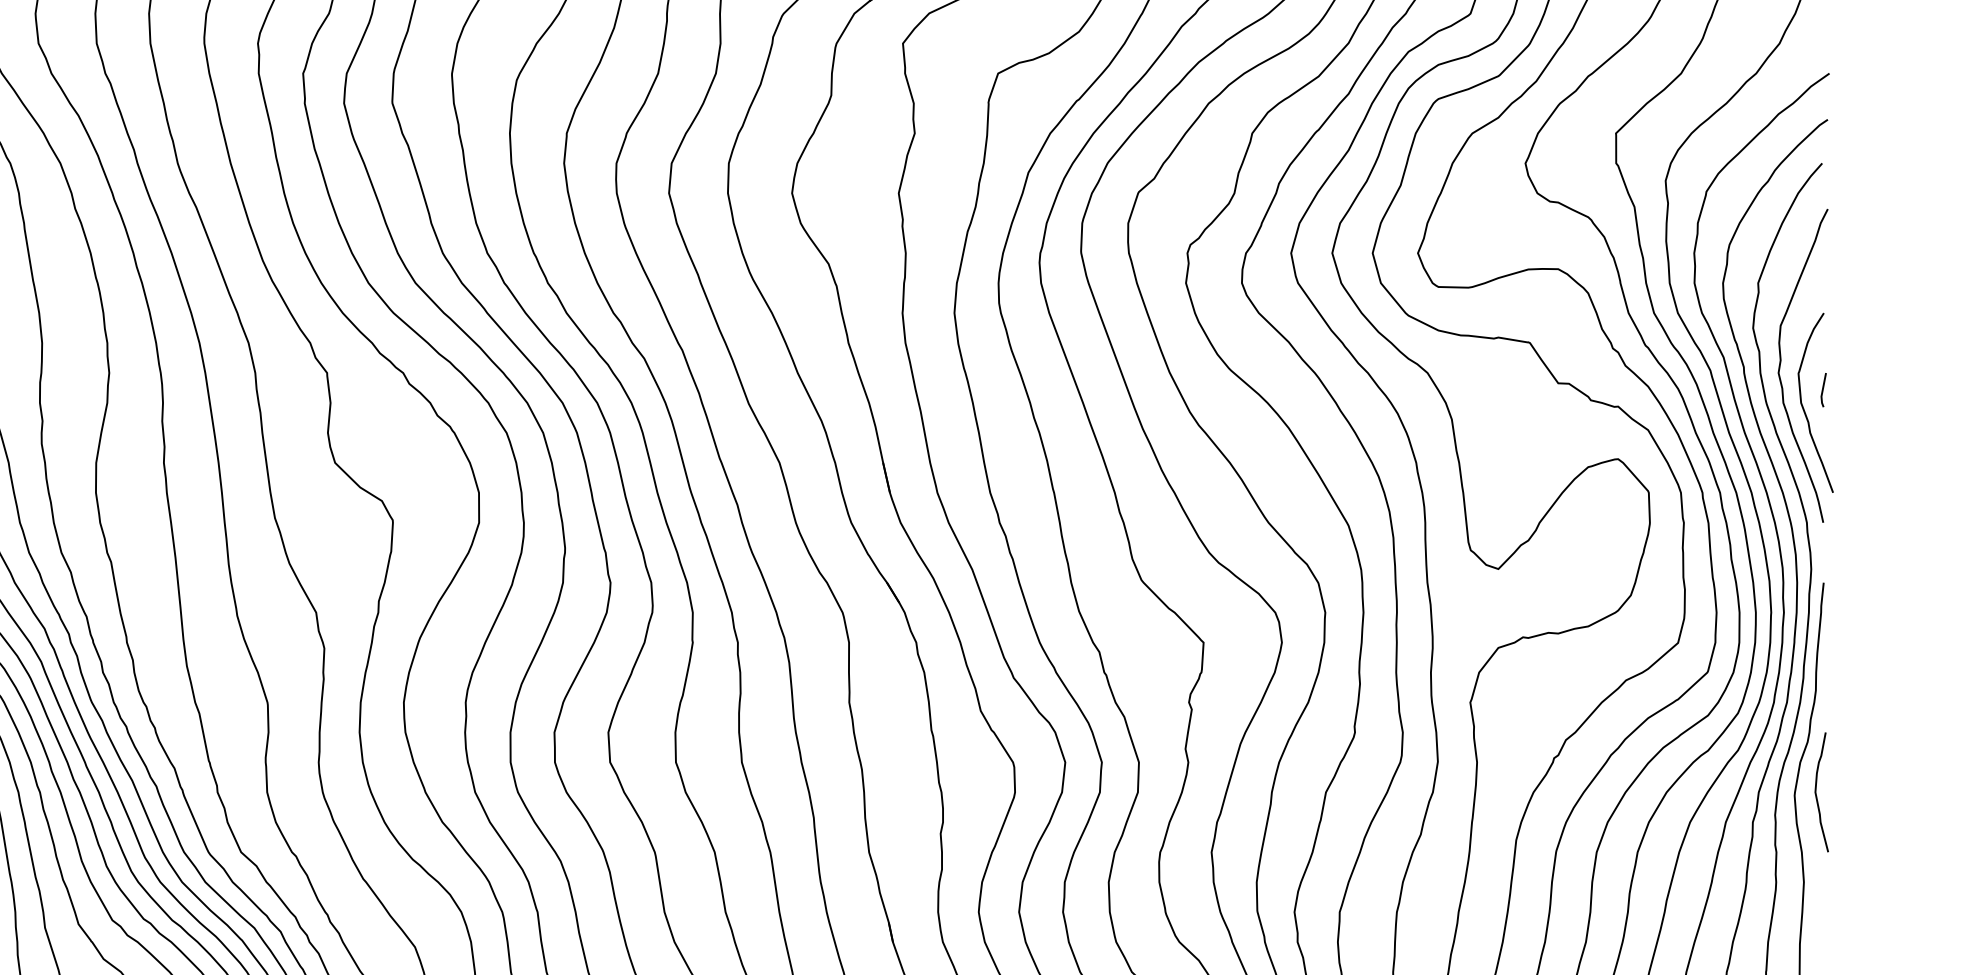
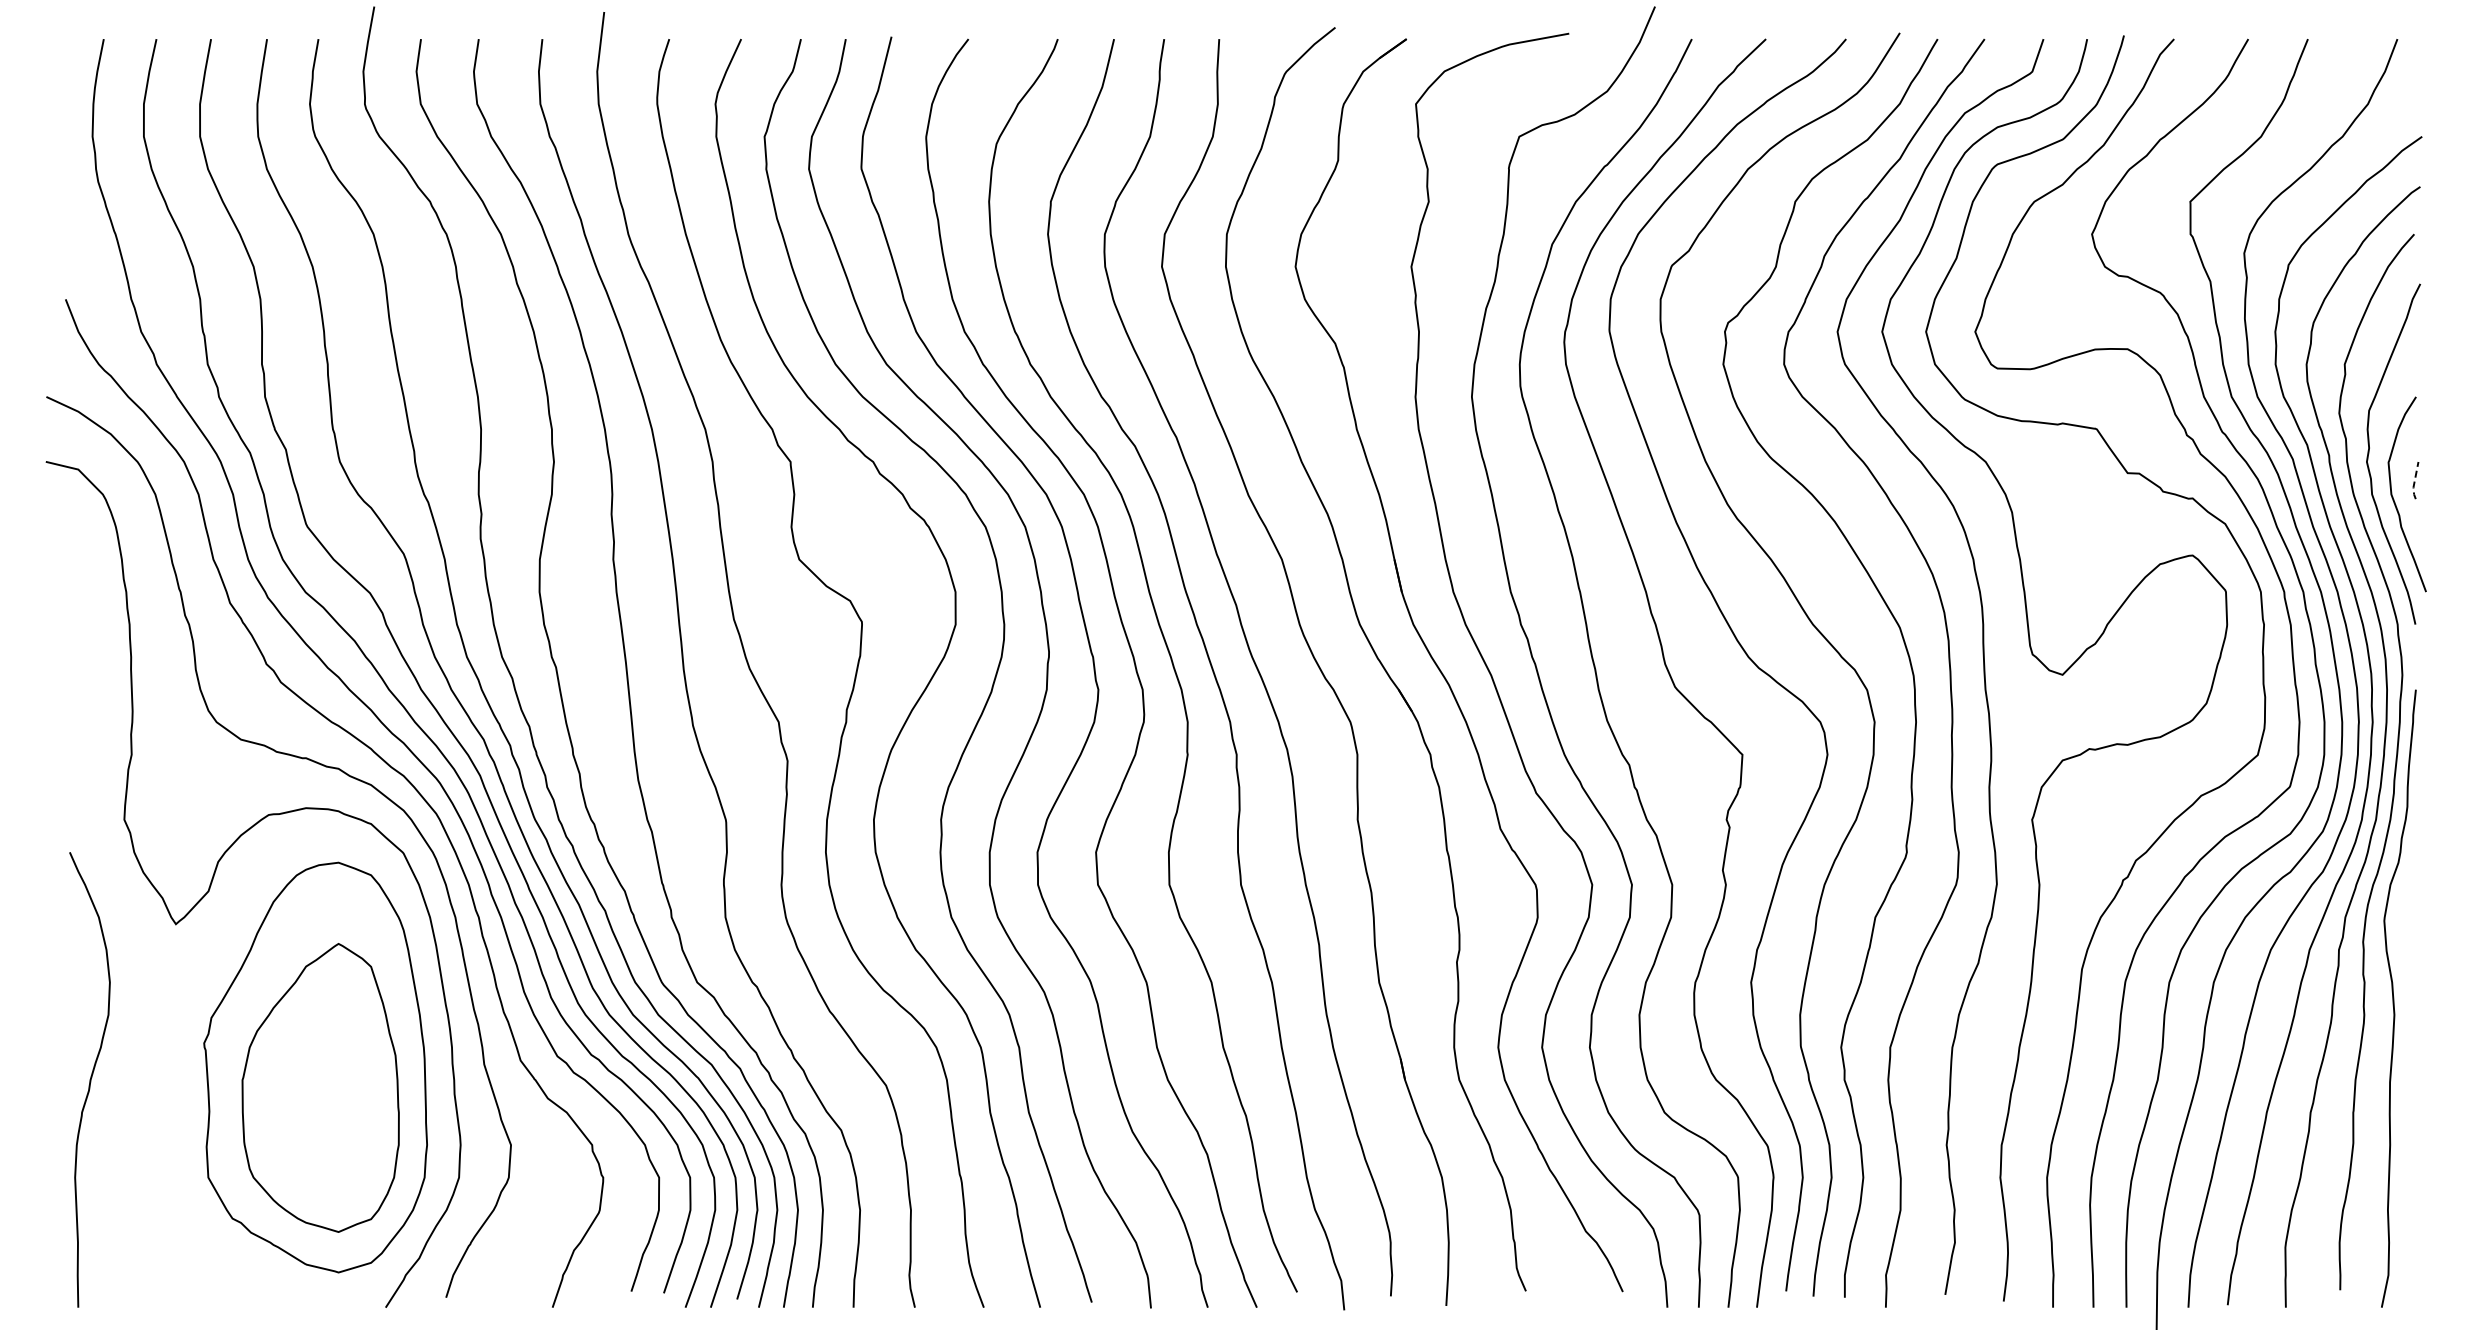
line: (1822, 390) -> (2414, 480), solid -> dashed
curve: (1816, 793) -> (2408, 918), removed

